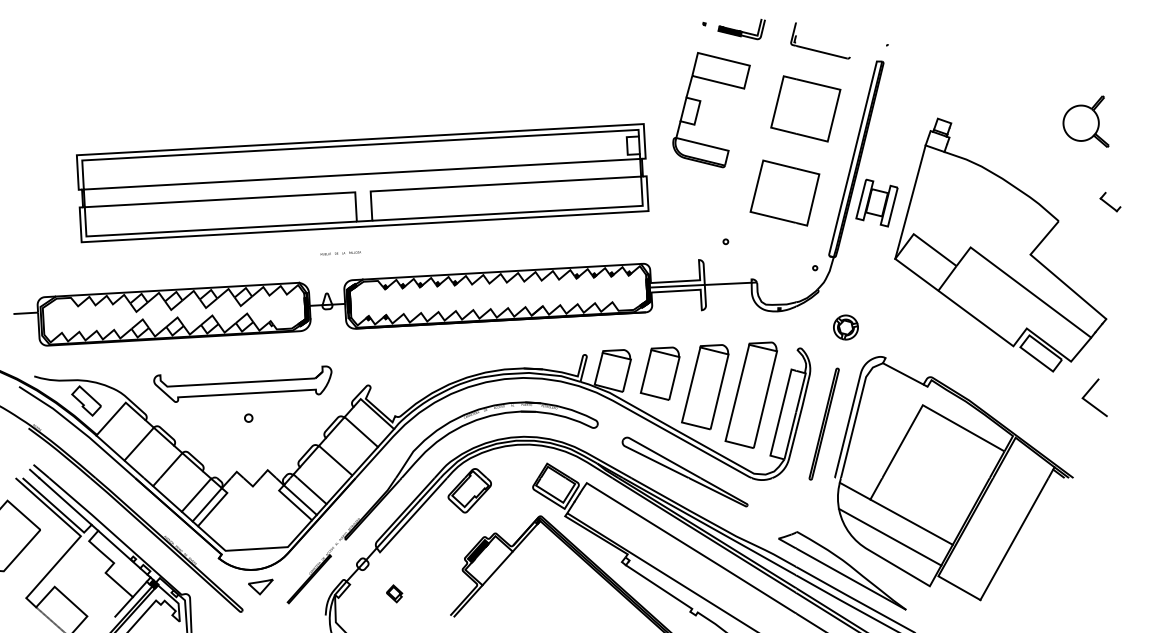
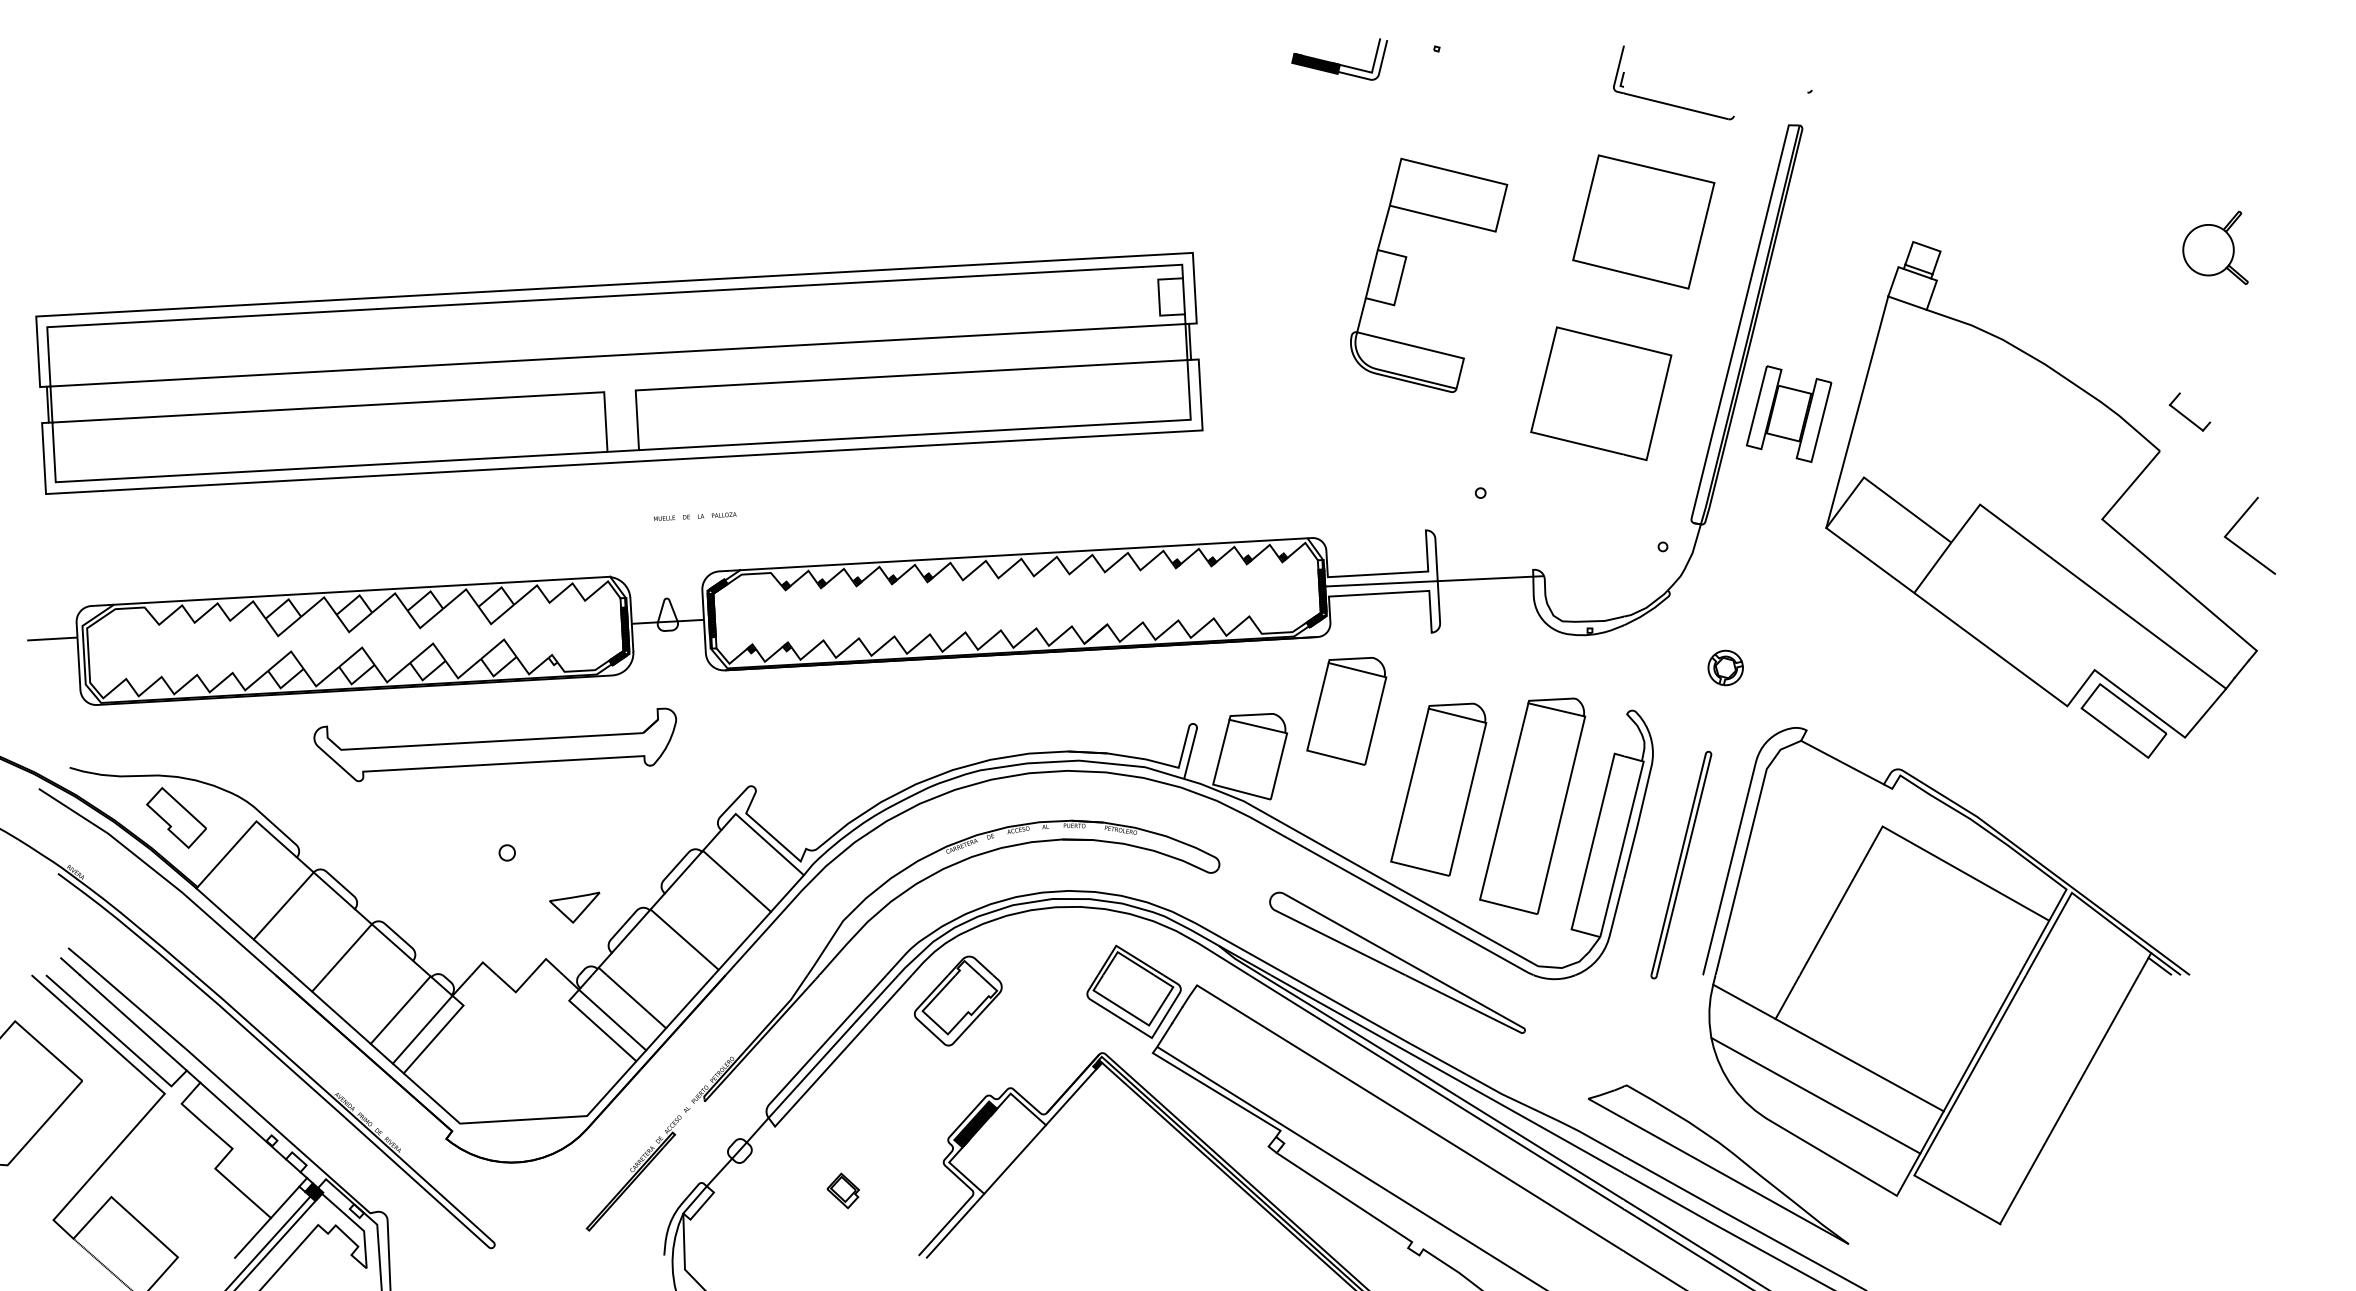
part: (741, 29) -> (1339, 59), moved
part: (699, 109) -> (1404, 274), moved
part: (1085, 121) -> (2214, 247), size x0.7
part: (362, 183) -> (618, 374), moved
part: (1110, 201) -> (2189, 410), moved
part: (845, 327) -> (1724, 667), size x0.7
part: (659, 373) -> (1345, 710), moved
part: (242, 383) -> (494, 743), moved
part: (1090, 402) -> (2240, 545), moved
part: (260, 586) -> (574, 906), moved
part: (394, 593) -> (843, 1190), moved

